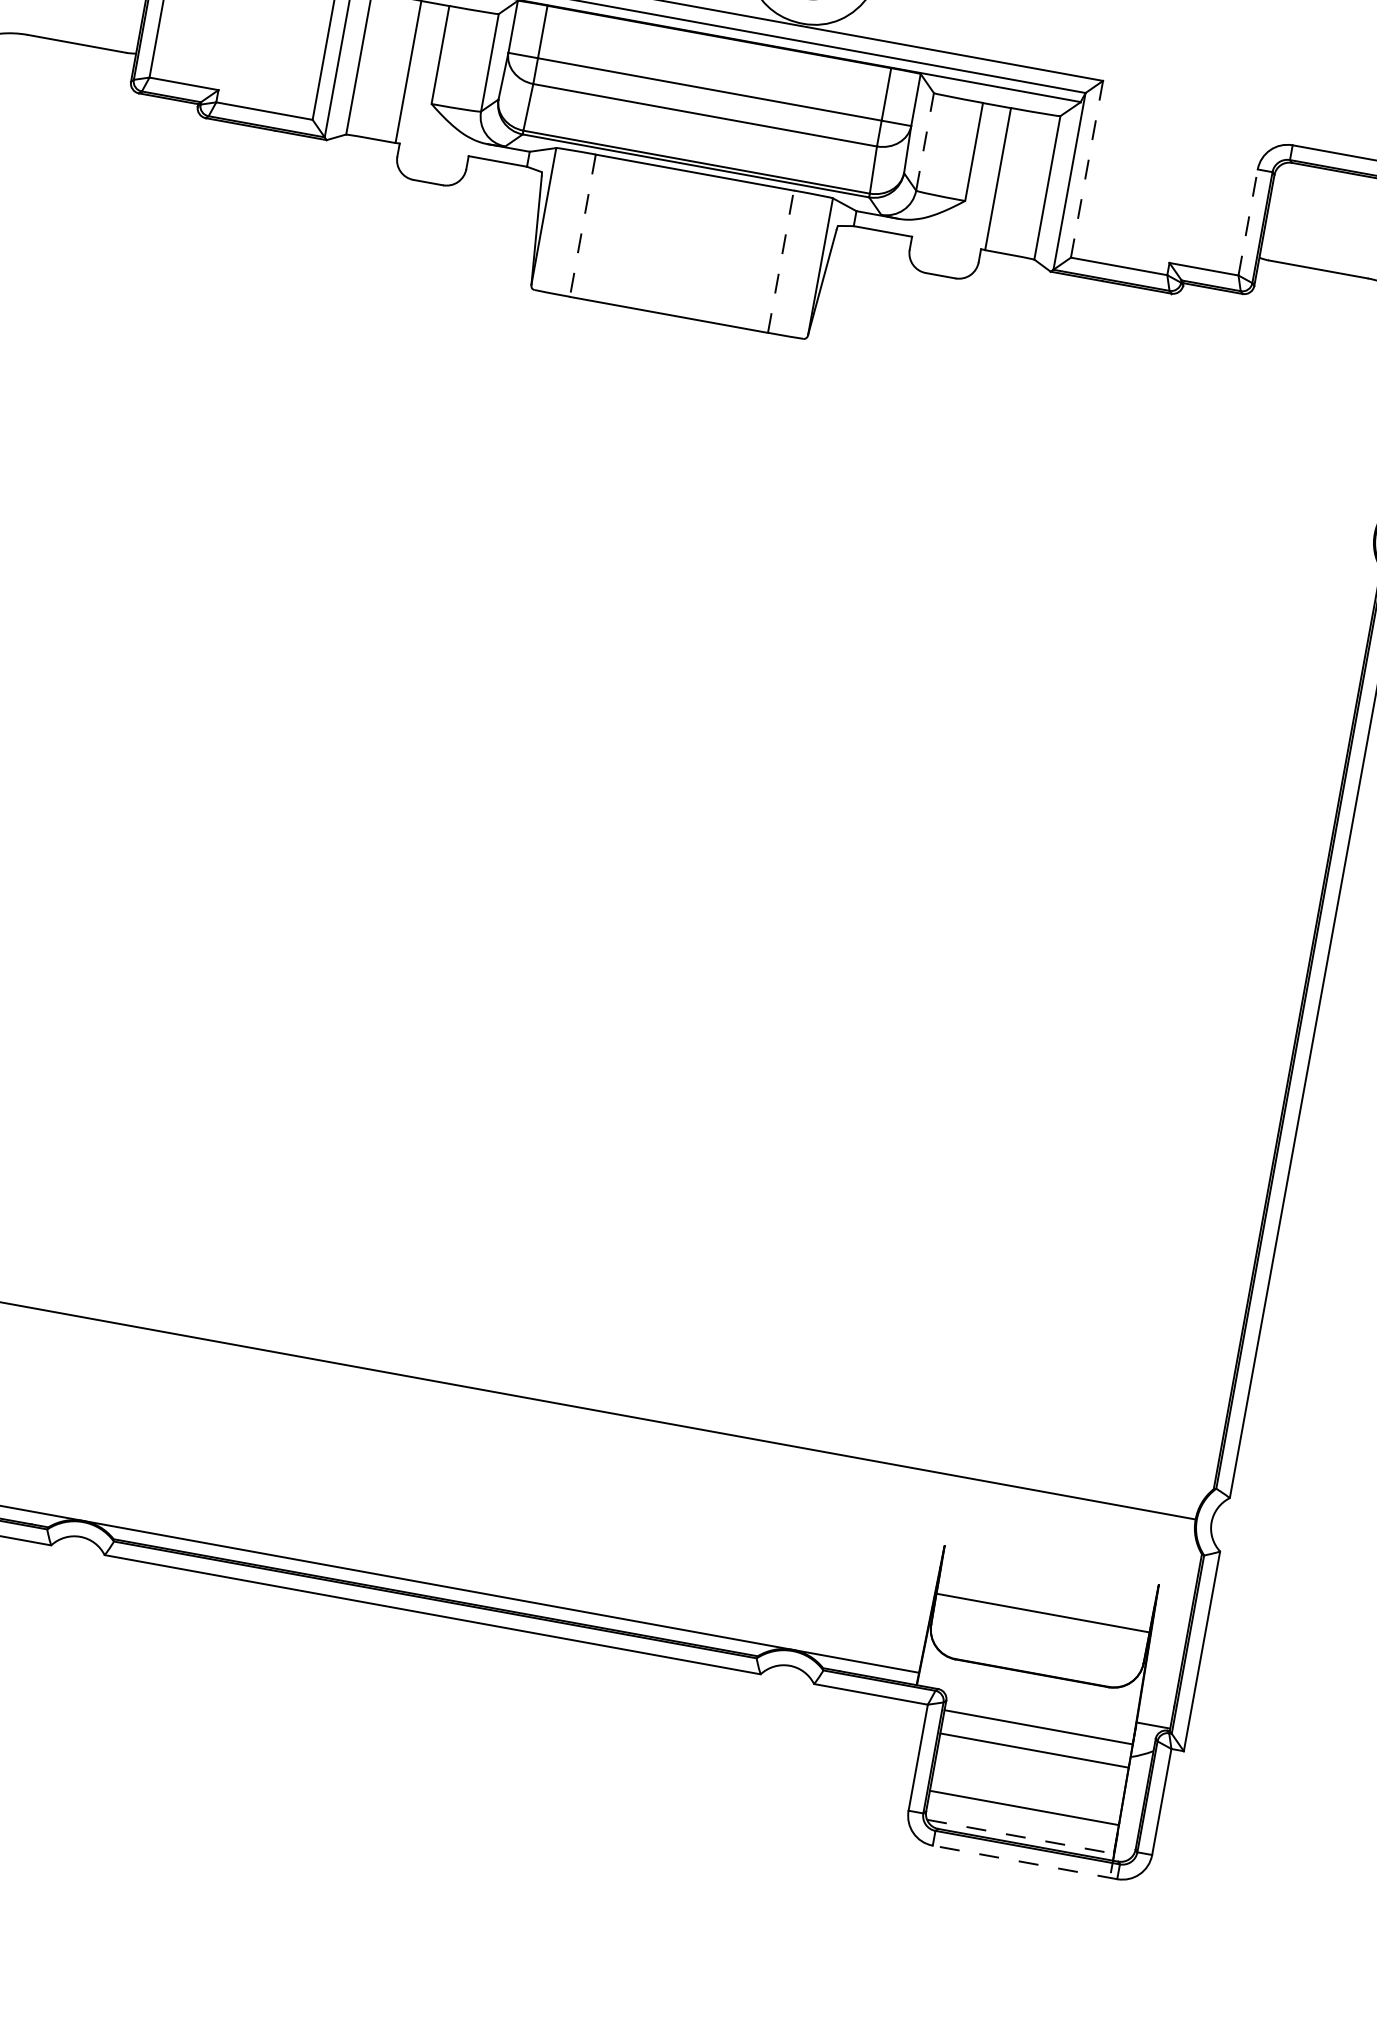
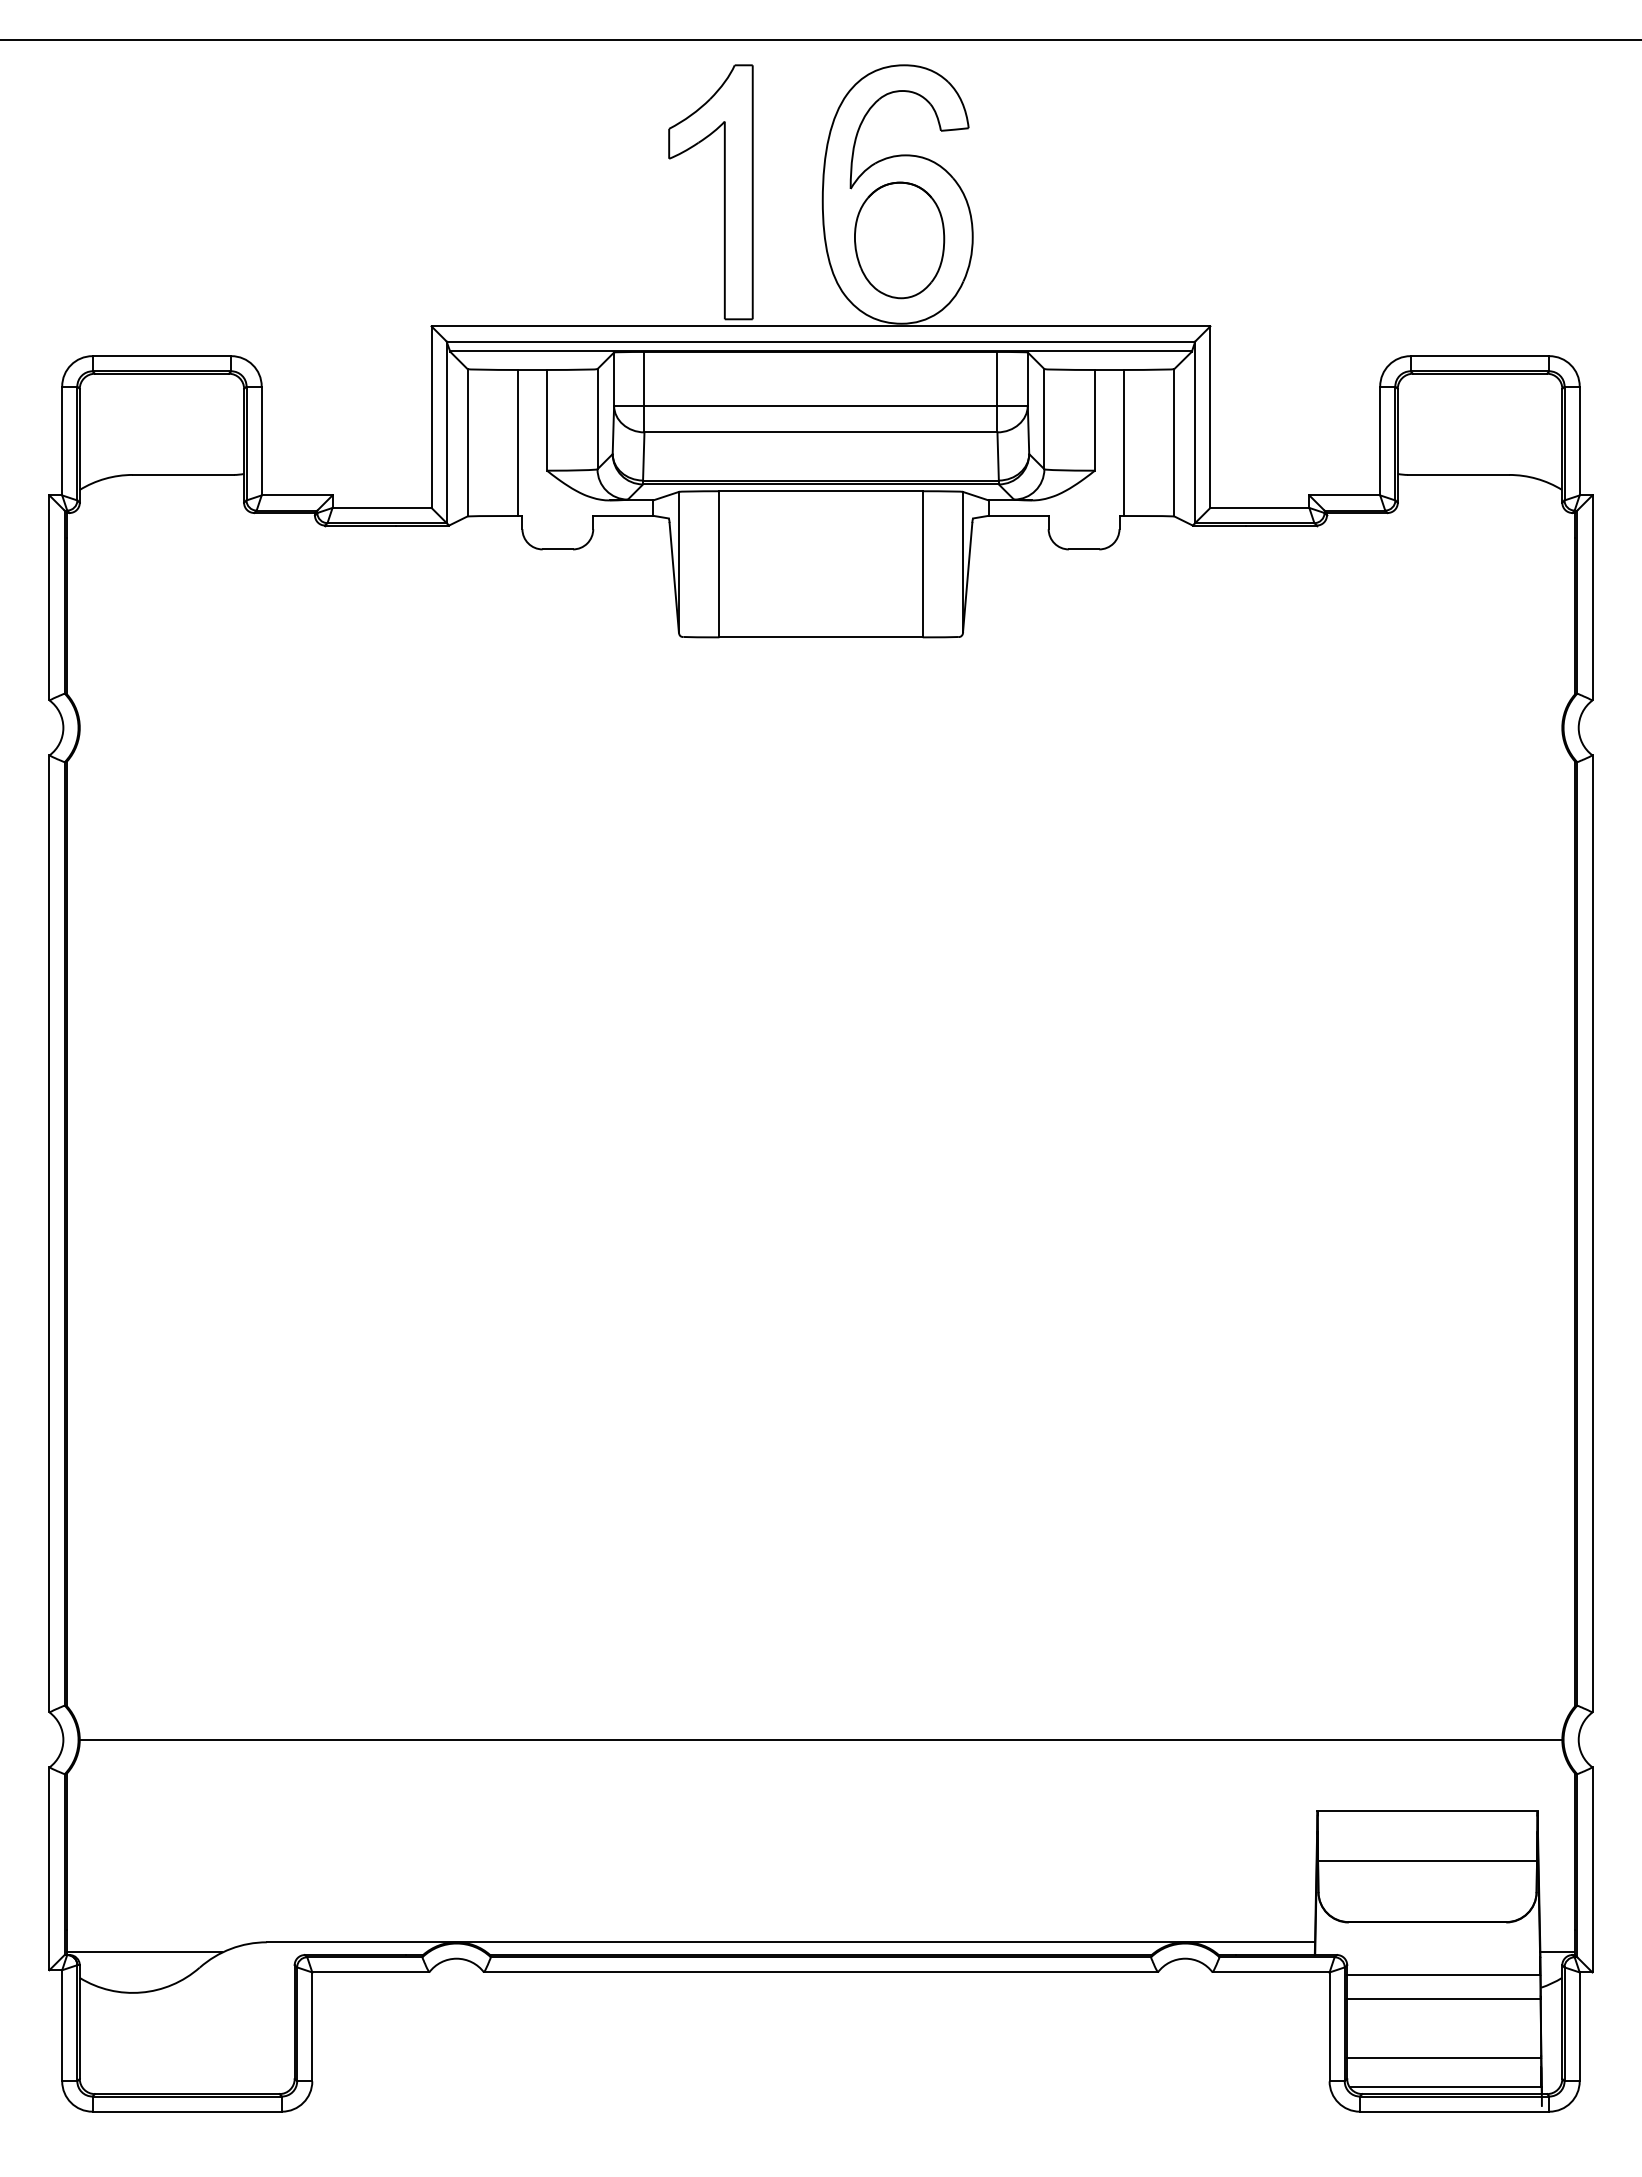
line: (925, 141) -> (1044, 418), dashed -> solid
line: (1087, 169) -> (1210, 417), dashed -> solid
line: (1248, 222) -> (1380, 440), dashed -> solid
line: (583, 225) -> (719, 564), dashed -> solid
line: (780, 260) -> (922, 563), dashed -> solid
line: (1051, 1564) -> (1427, 1810), added
line: (1021, 1837) -> (1446, 2087), dashed -> solid
line: (1024, 1862) -> (1454, 2111), dashed -> solid

